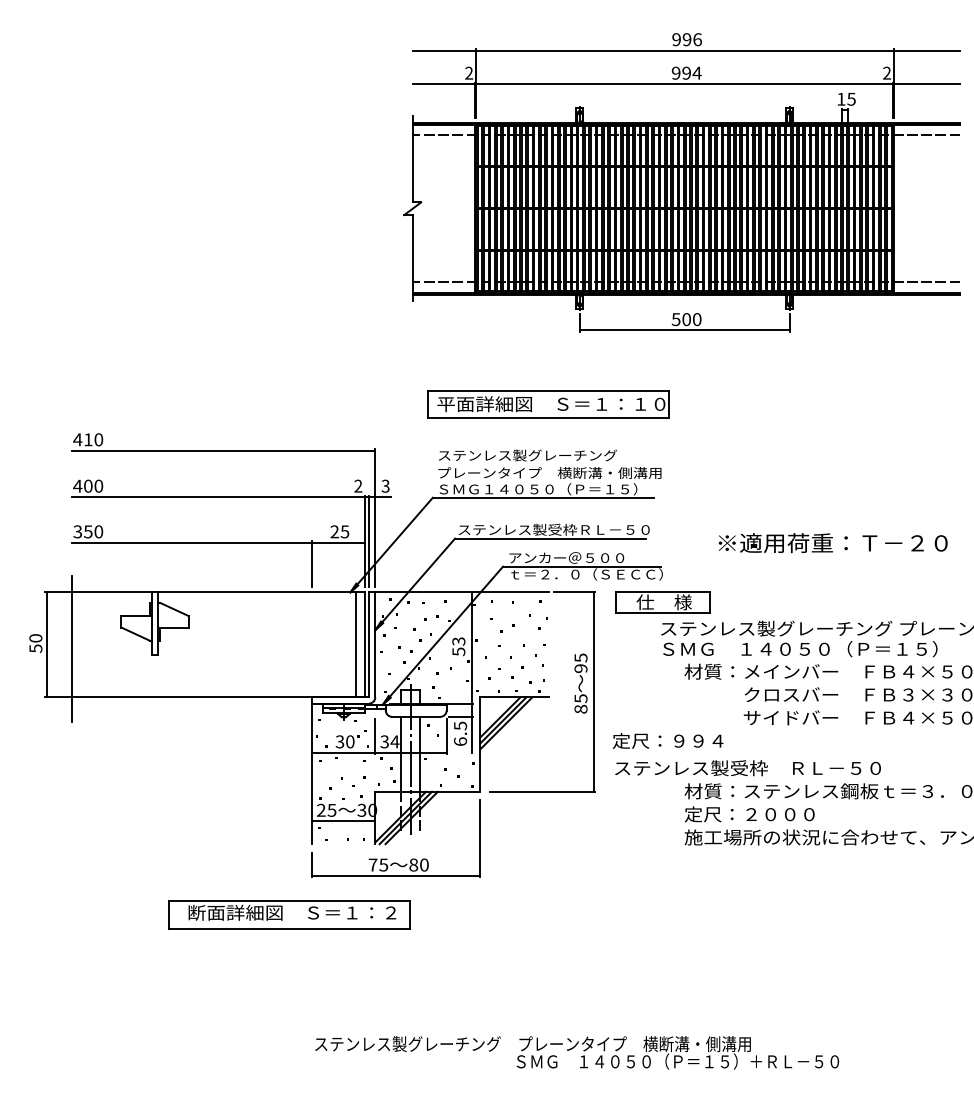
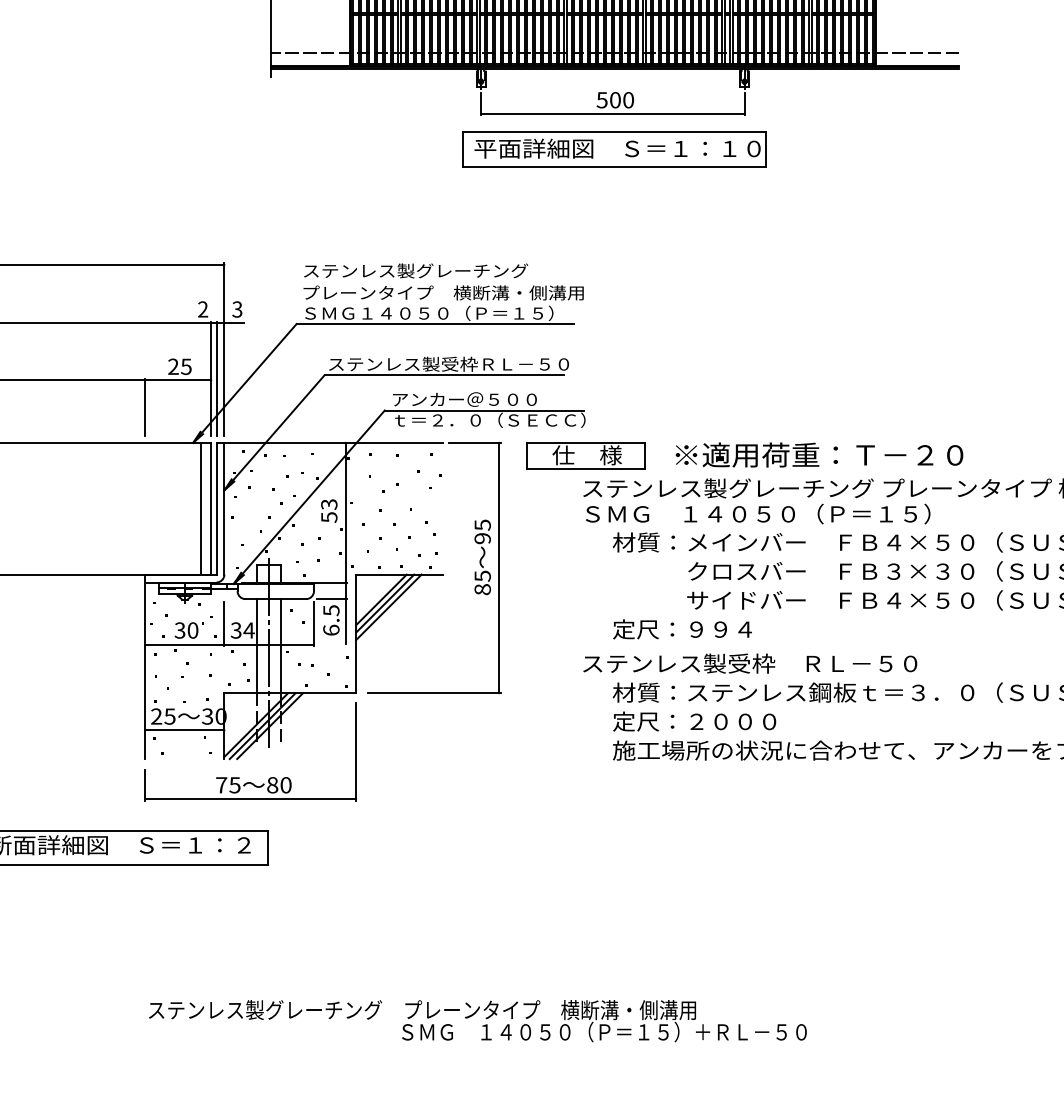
part: (548, 404) -> (613, 149), moved
text: (832, 543) -> (818, 455), moved
text: (668, 740) -> (683, 628), moved
text: (747, 768) -> (749, 663), moved

